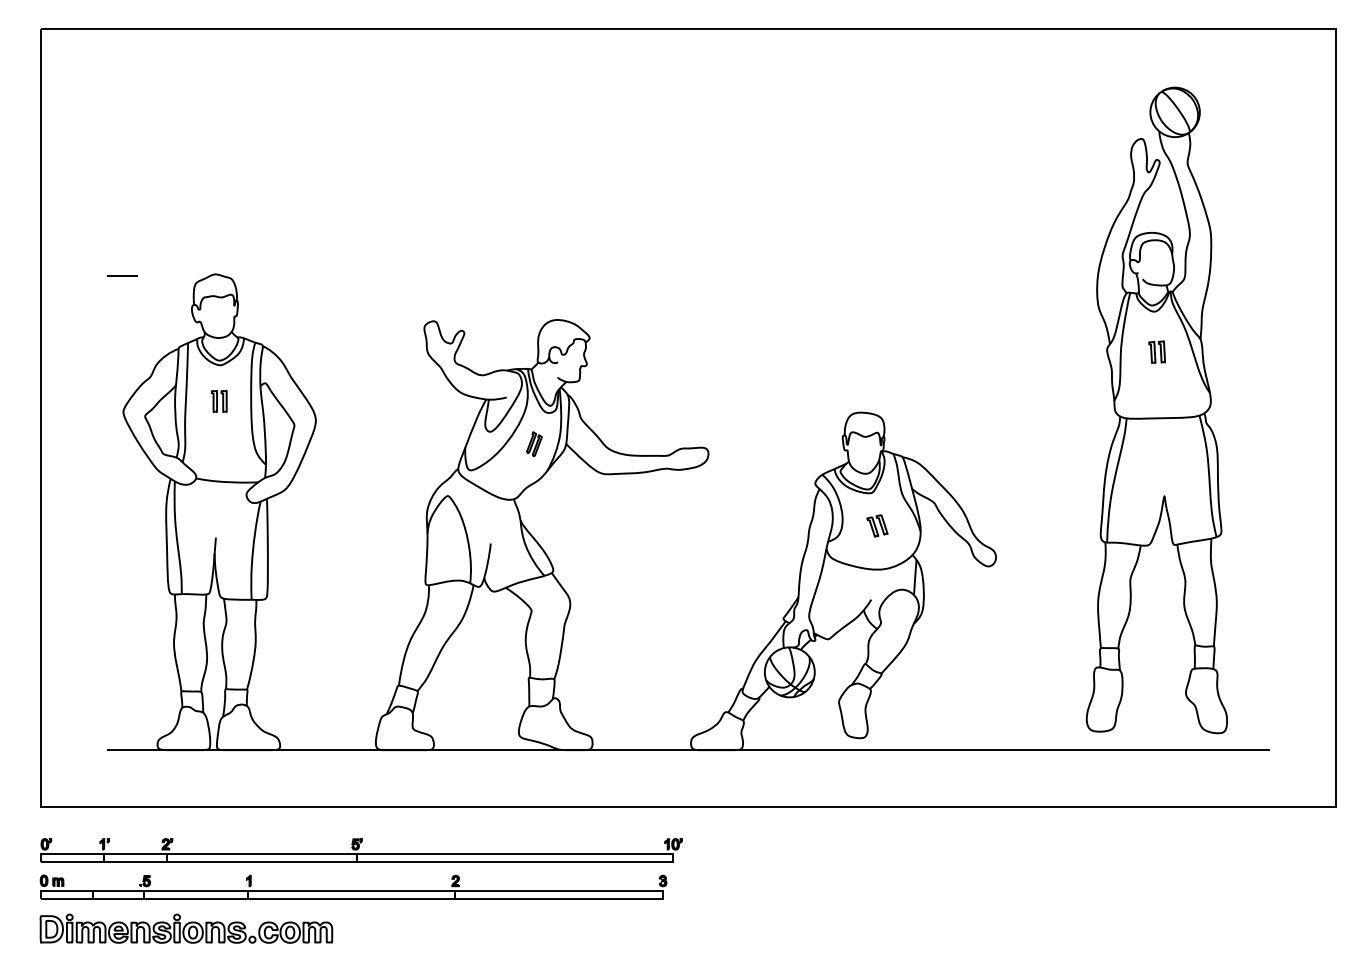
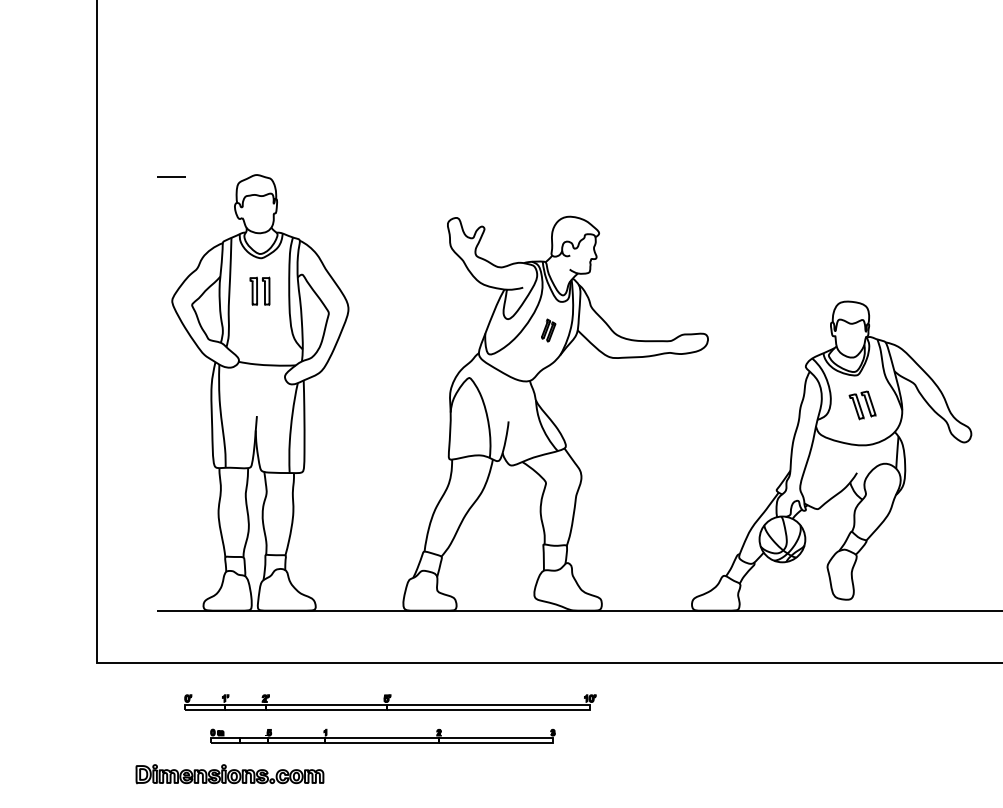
part: (219, 401) -> (260, 291), size x1.4
part: (877, 525) -> (862, 404), size x1.4
part: (361, 850) -> (390, 702), size x0.7
part: (353, 886) -> (382, 735), size x0.6
part: (186, 928) -> (230, 773), size x0.7

